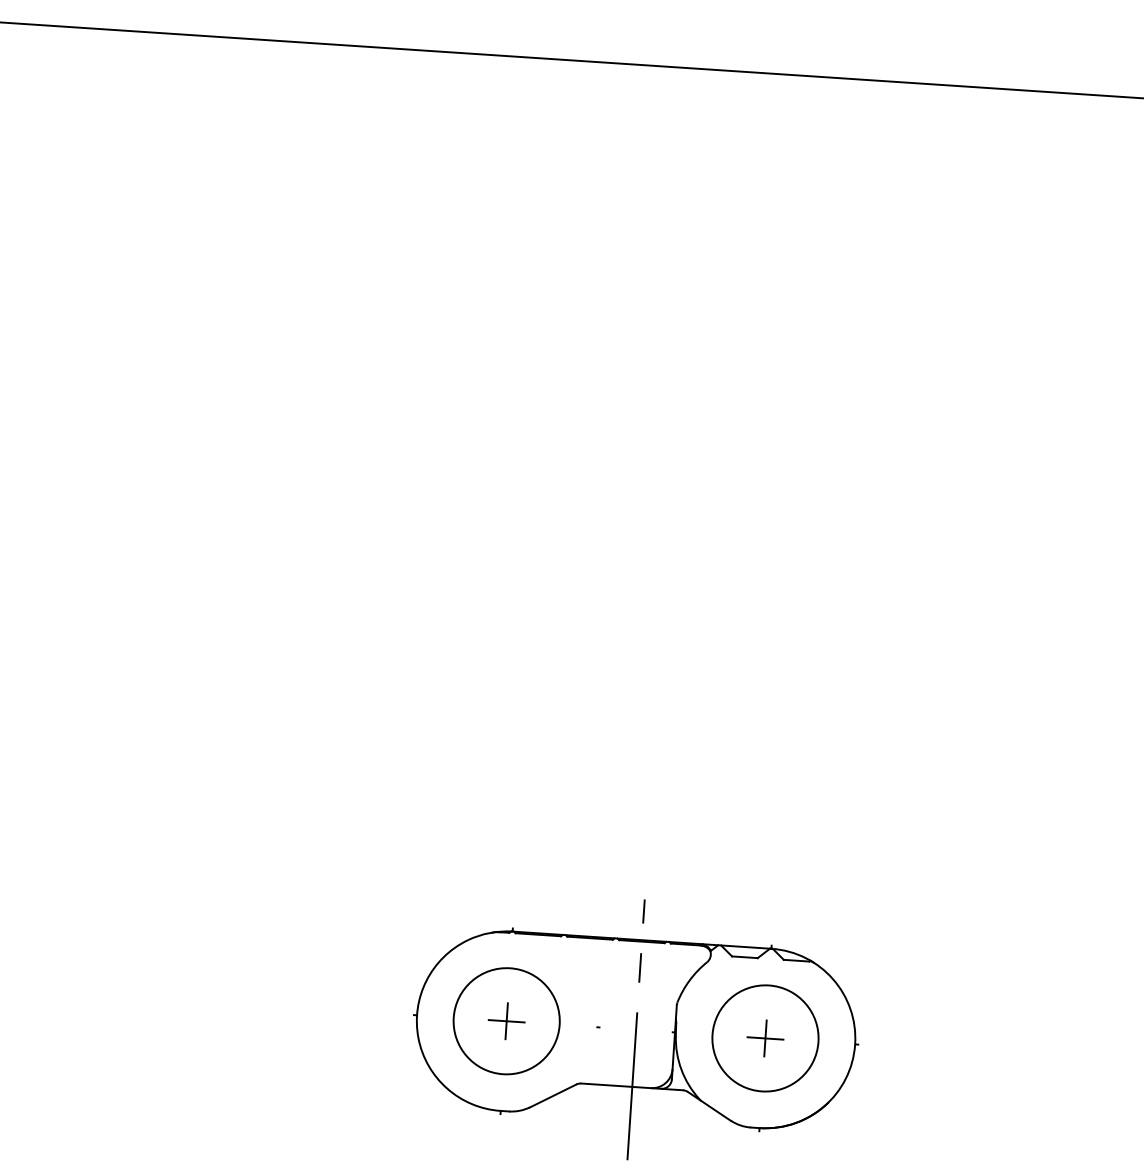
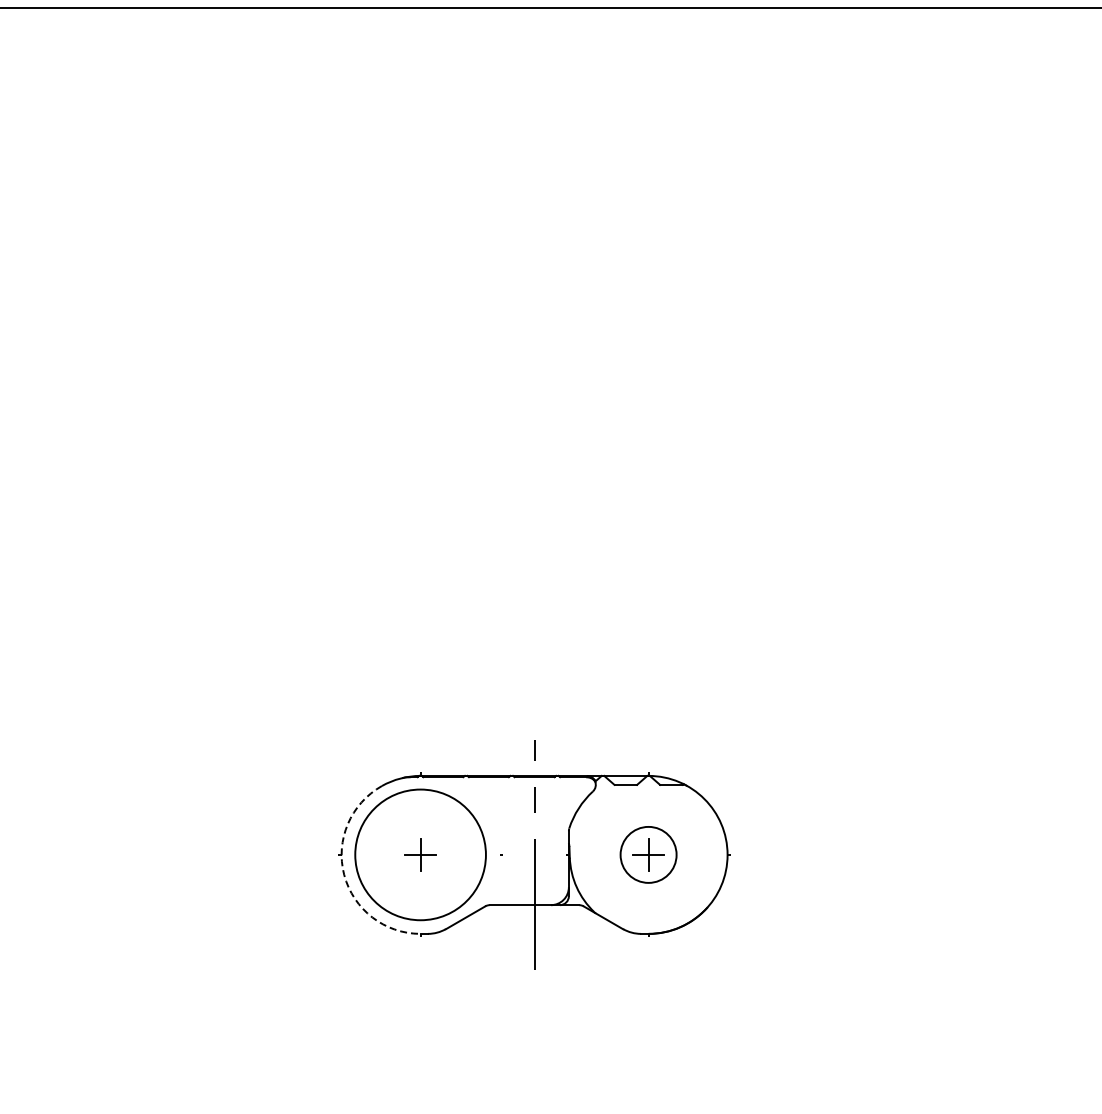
circle: (506, 1020) -> (420, 854), size x1.4
arc: (418, 1037) -> (344, 874), solid -> dashed
circle: (765, 1037) -> (648, 854), size x0.6

